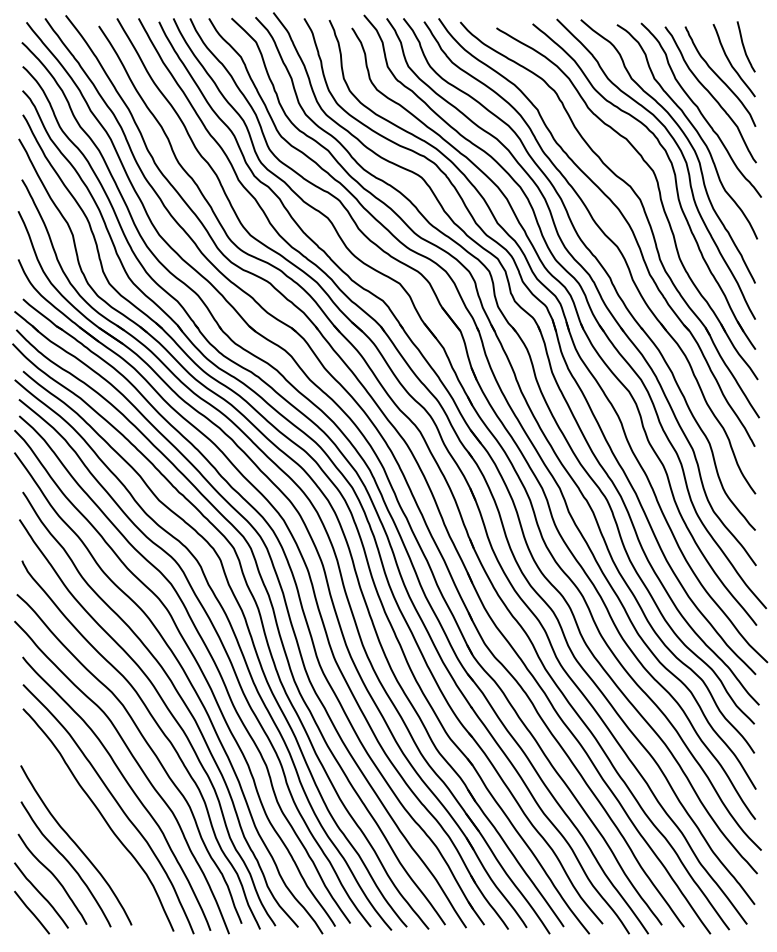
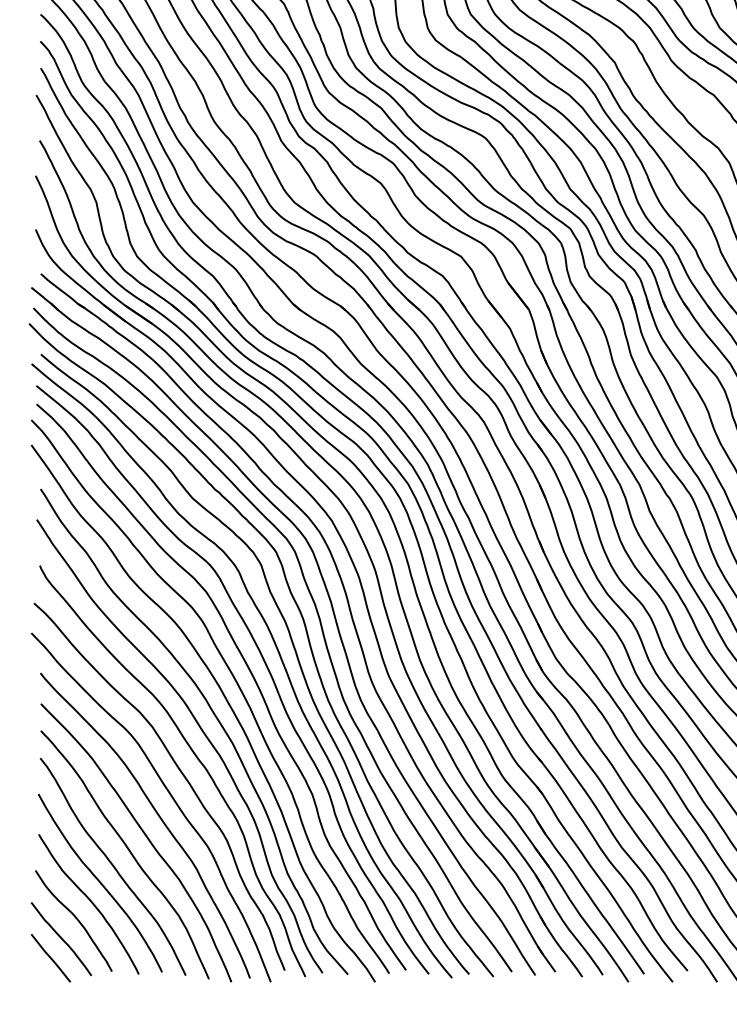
curve: (87, 830) -> (112, 866), added

